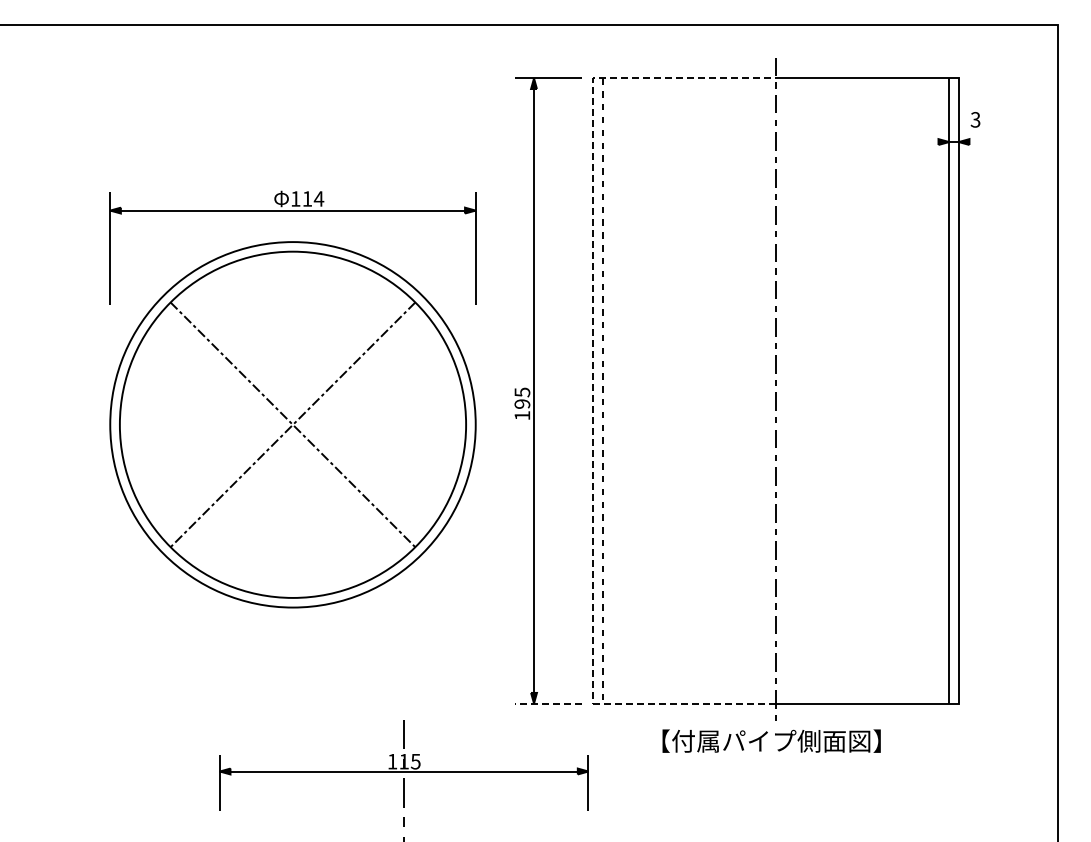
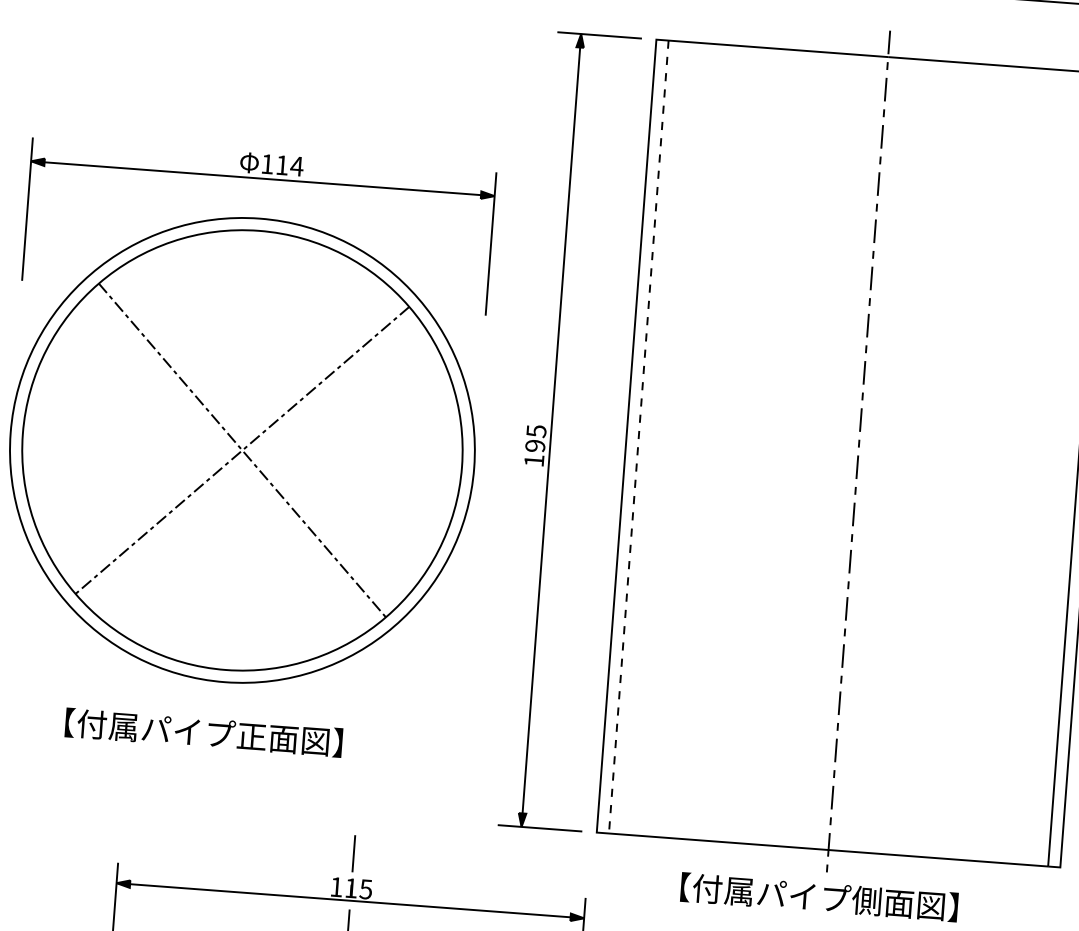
line: (593, 390) -> (626, 435), dashed -> solid
part: (282, 642) -> (208, 725), added
line: (548, 703) -> (539, 828), dashed -> solid

